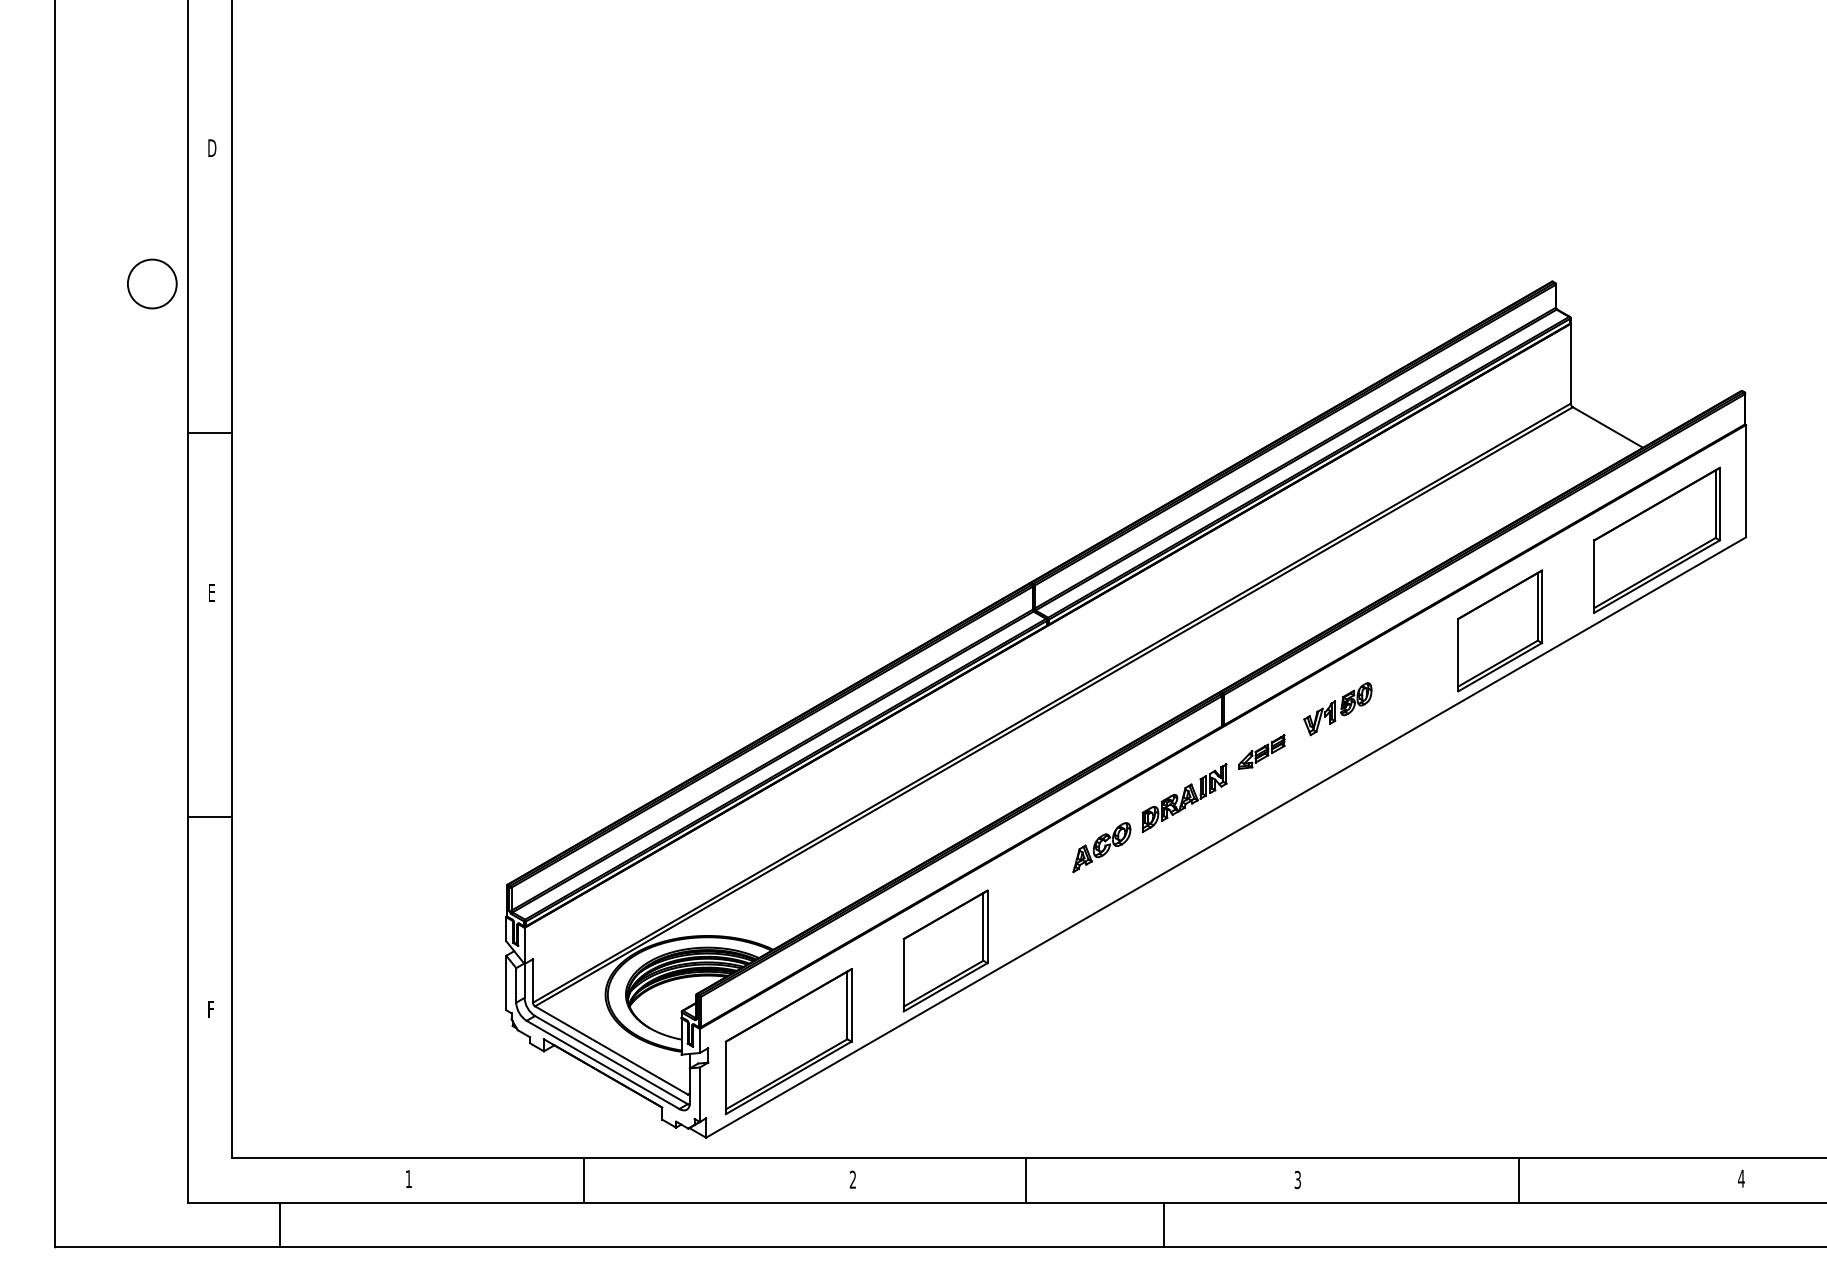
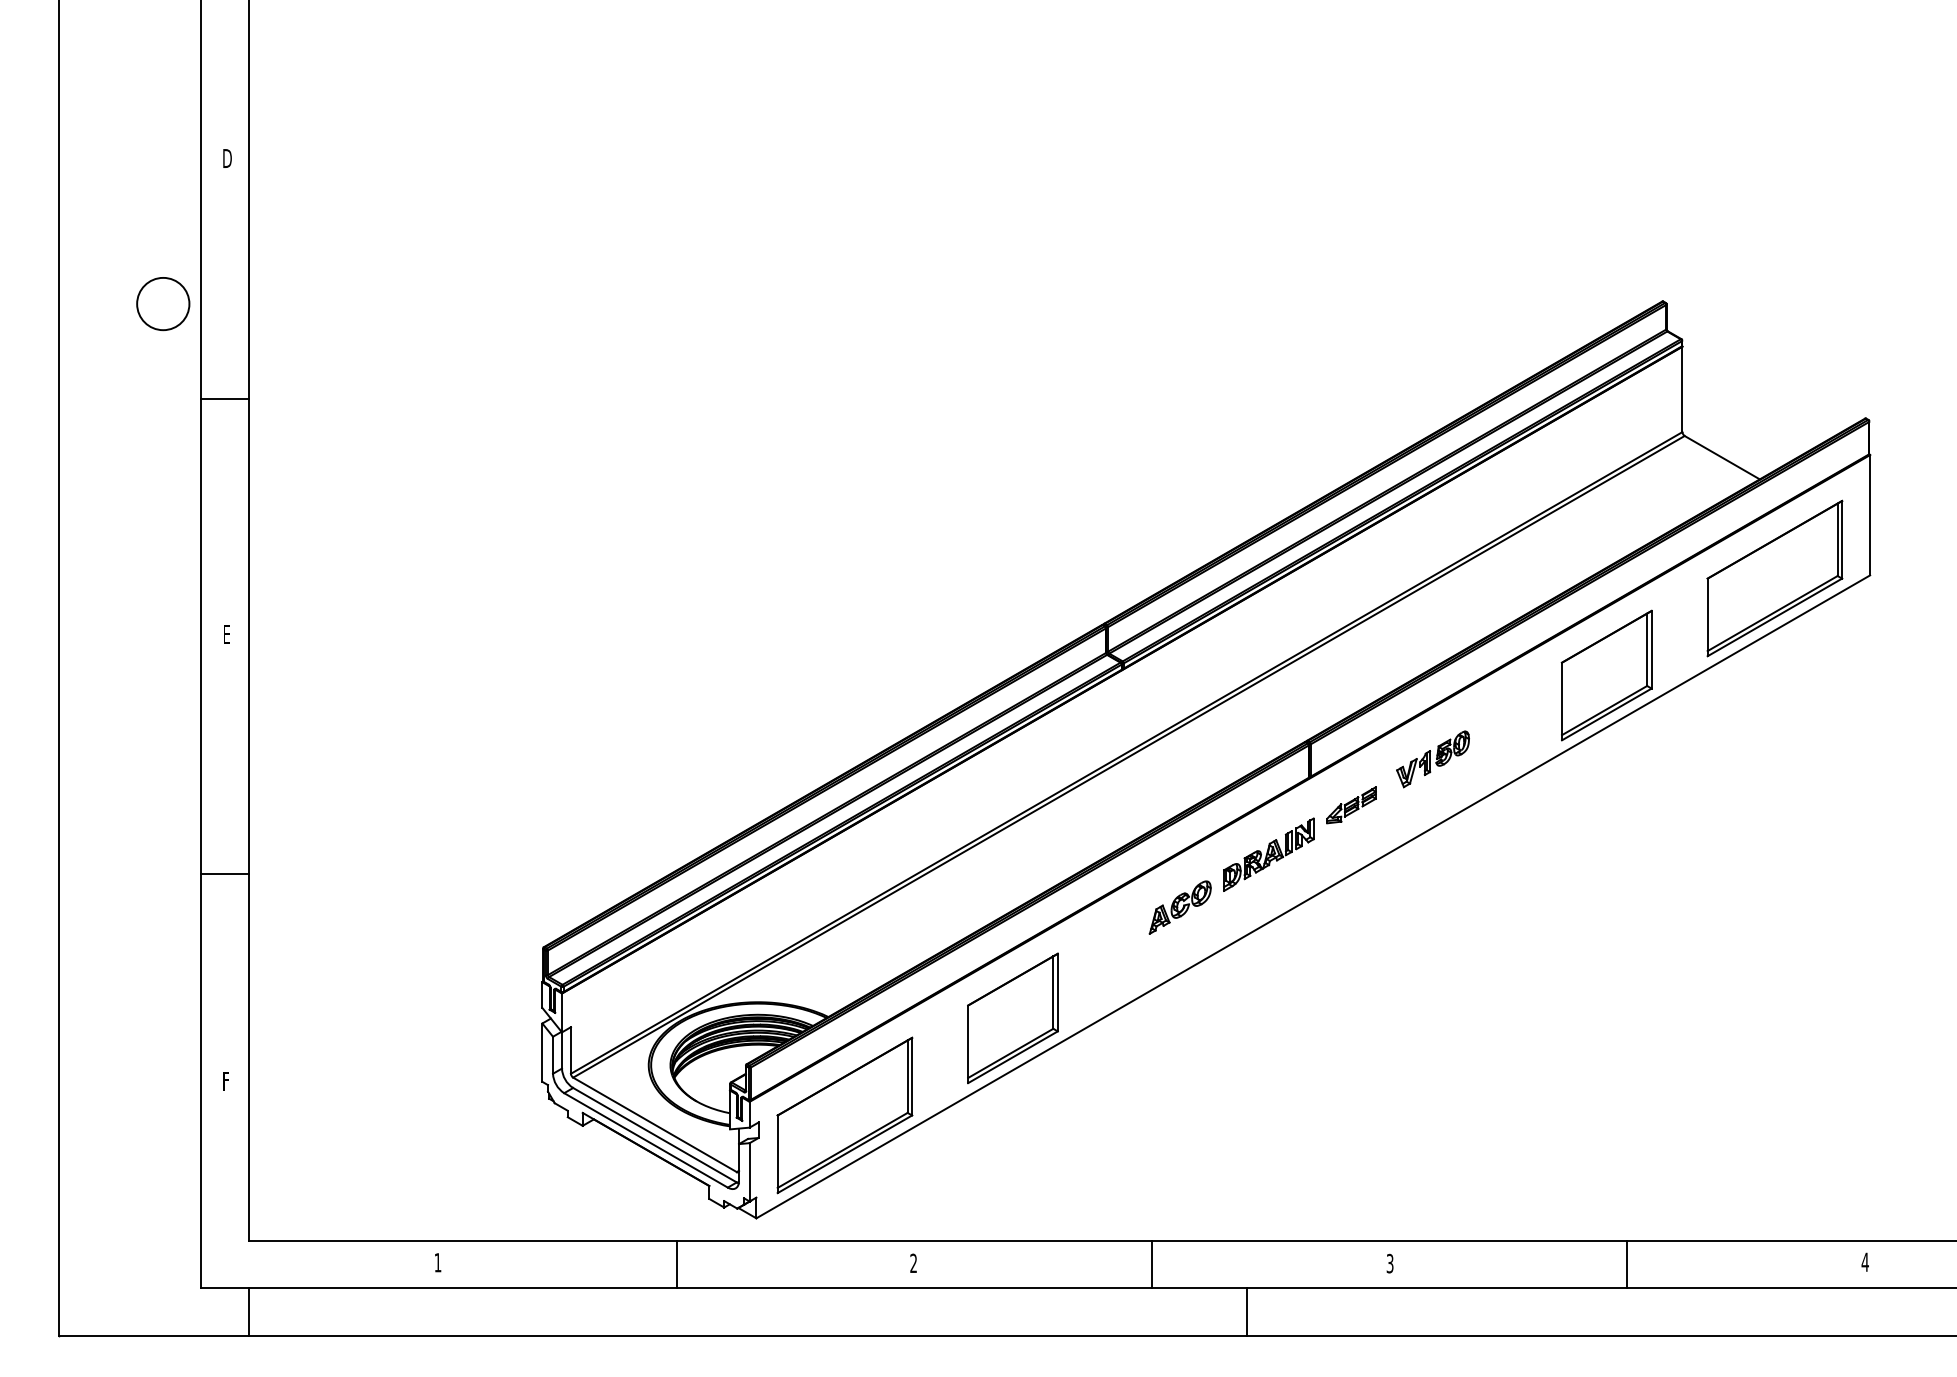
line: (209, 432) -> (224, 399), moved
line: (583, 1180) -> (676, 1264), moved
line: (1026, 1180) -> (1152, 1264), moved
line: (279, 1224) -> (248, 1311), moved

